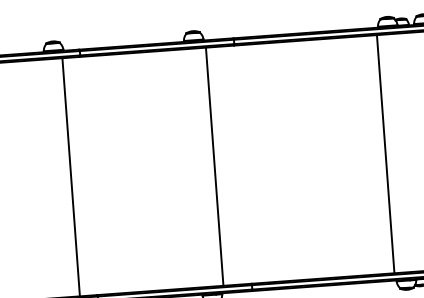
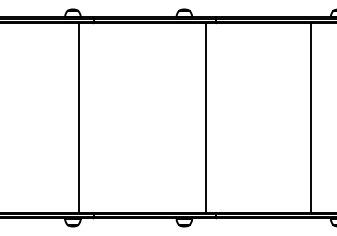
line: (385, 153) -> (310, 117), moved
line: (214, 166) -> (205, 117), moved

